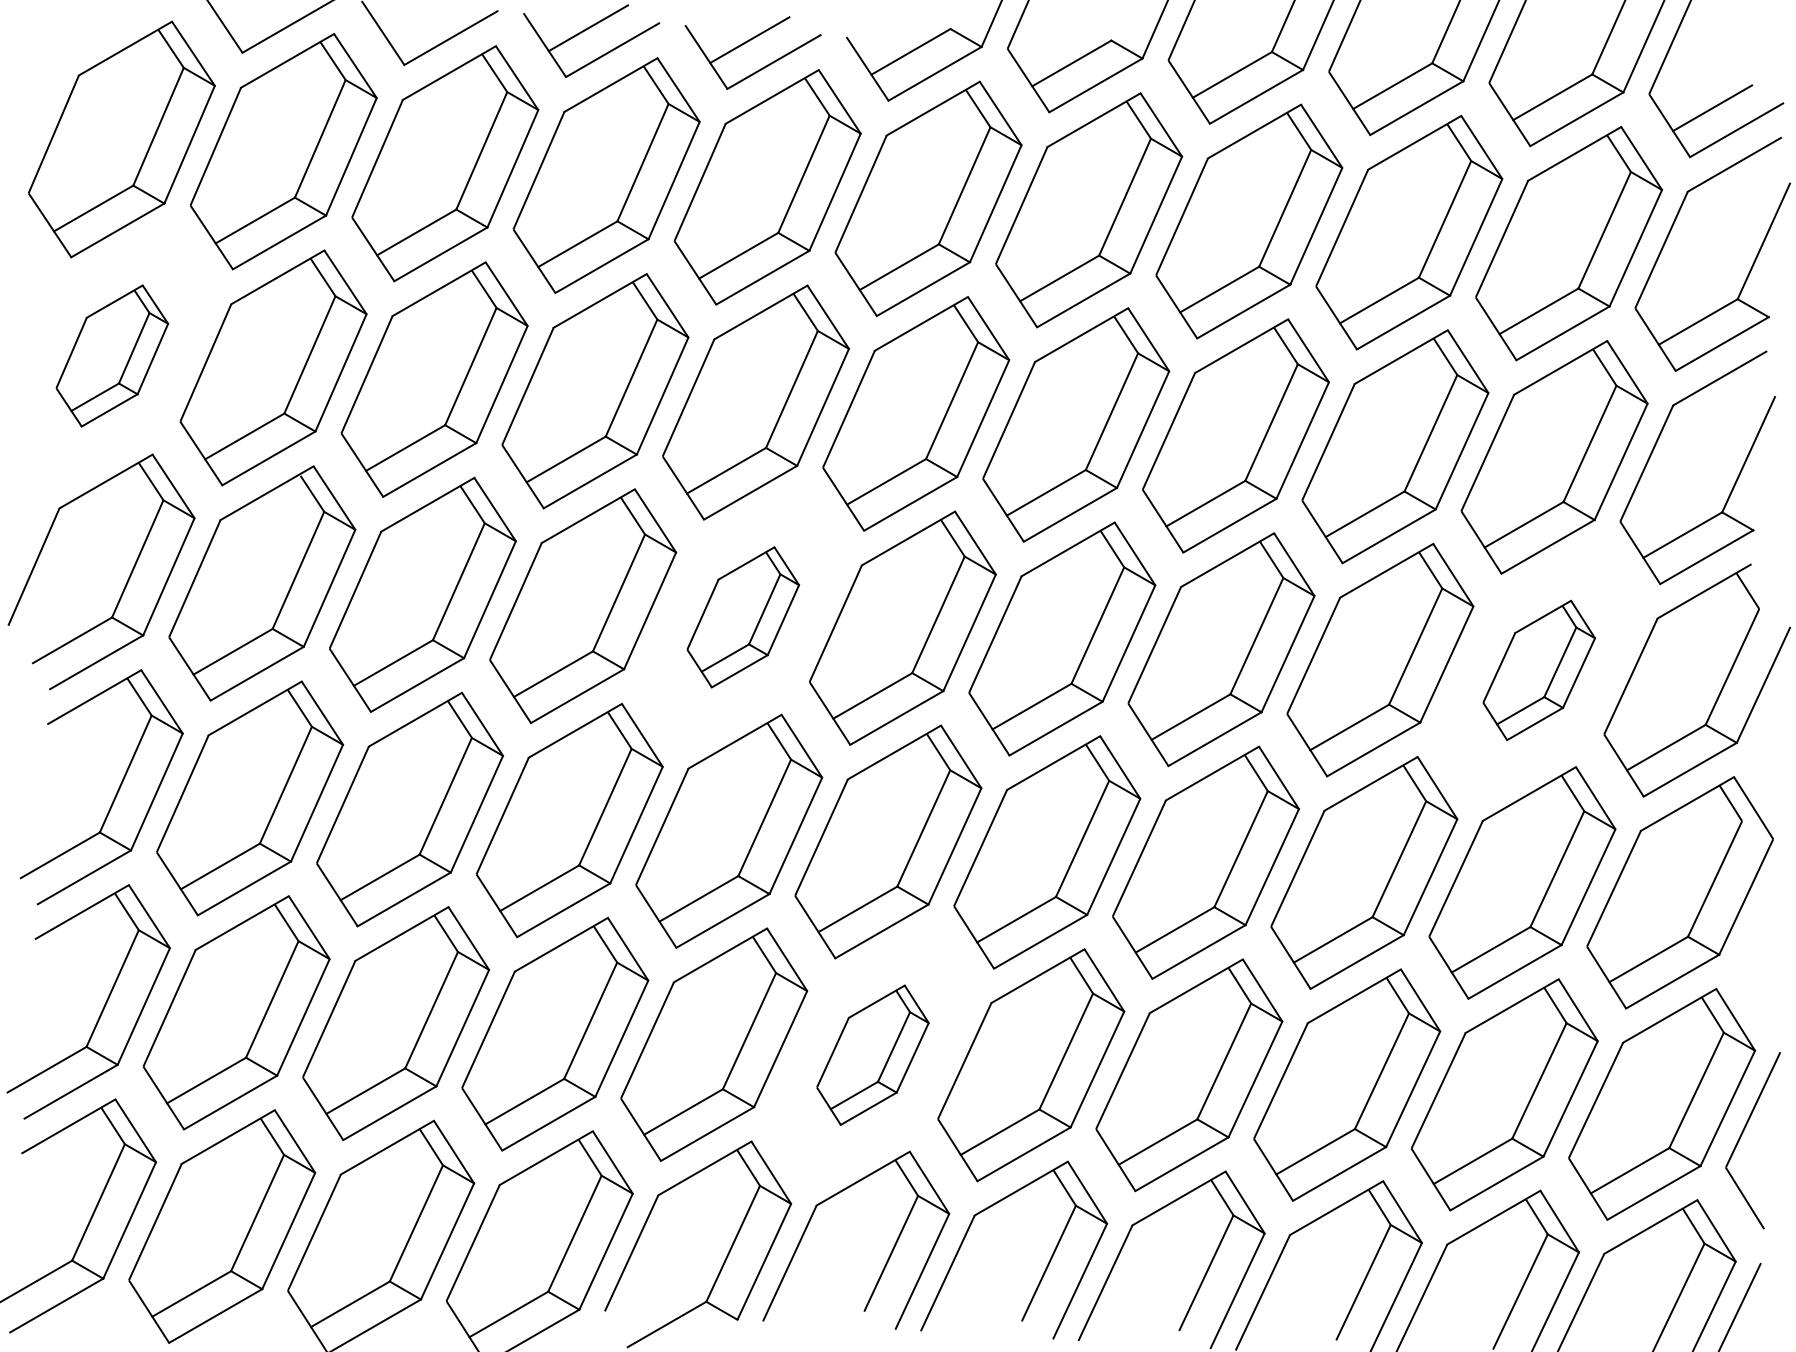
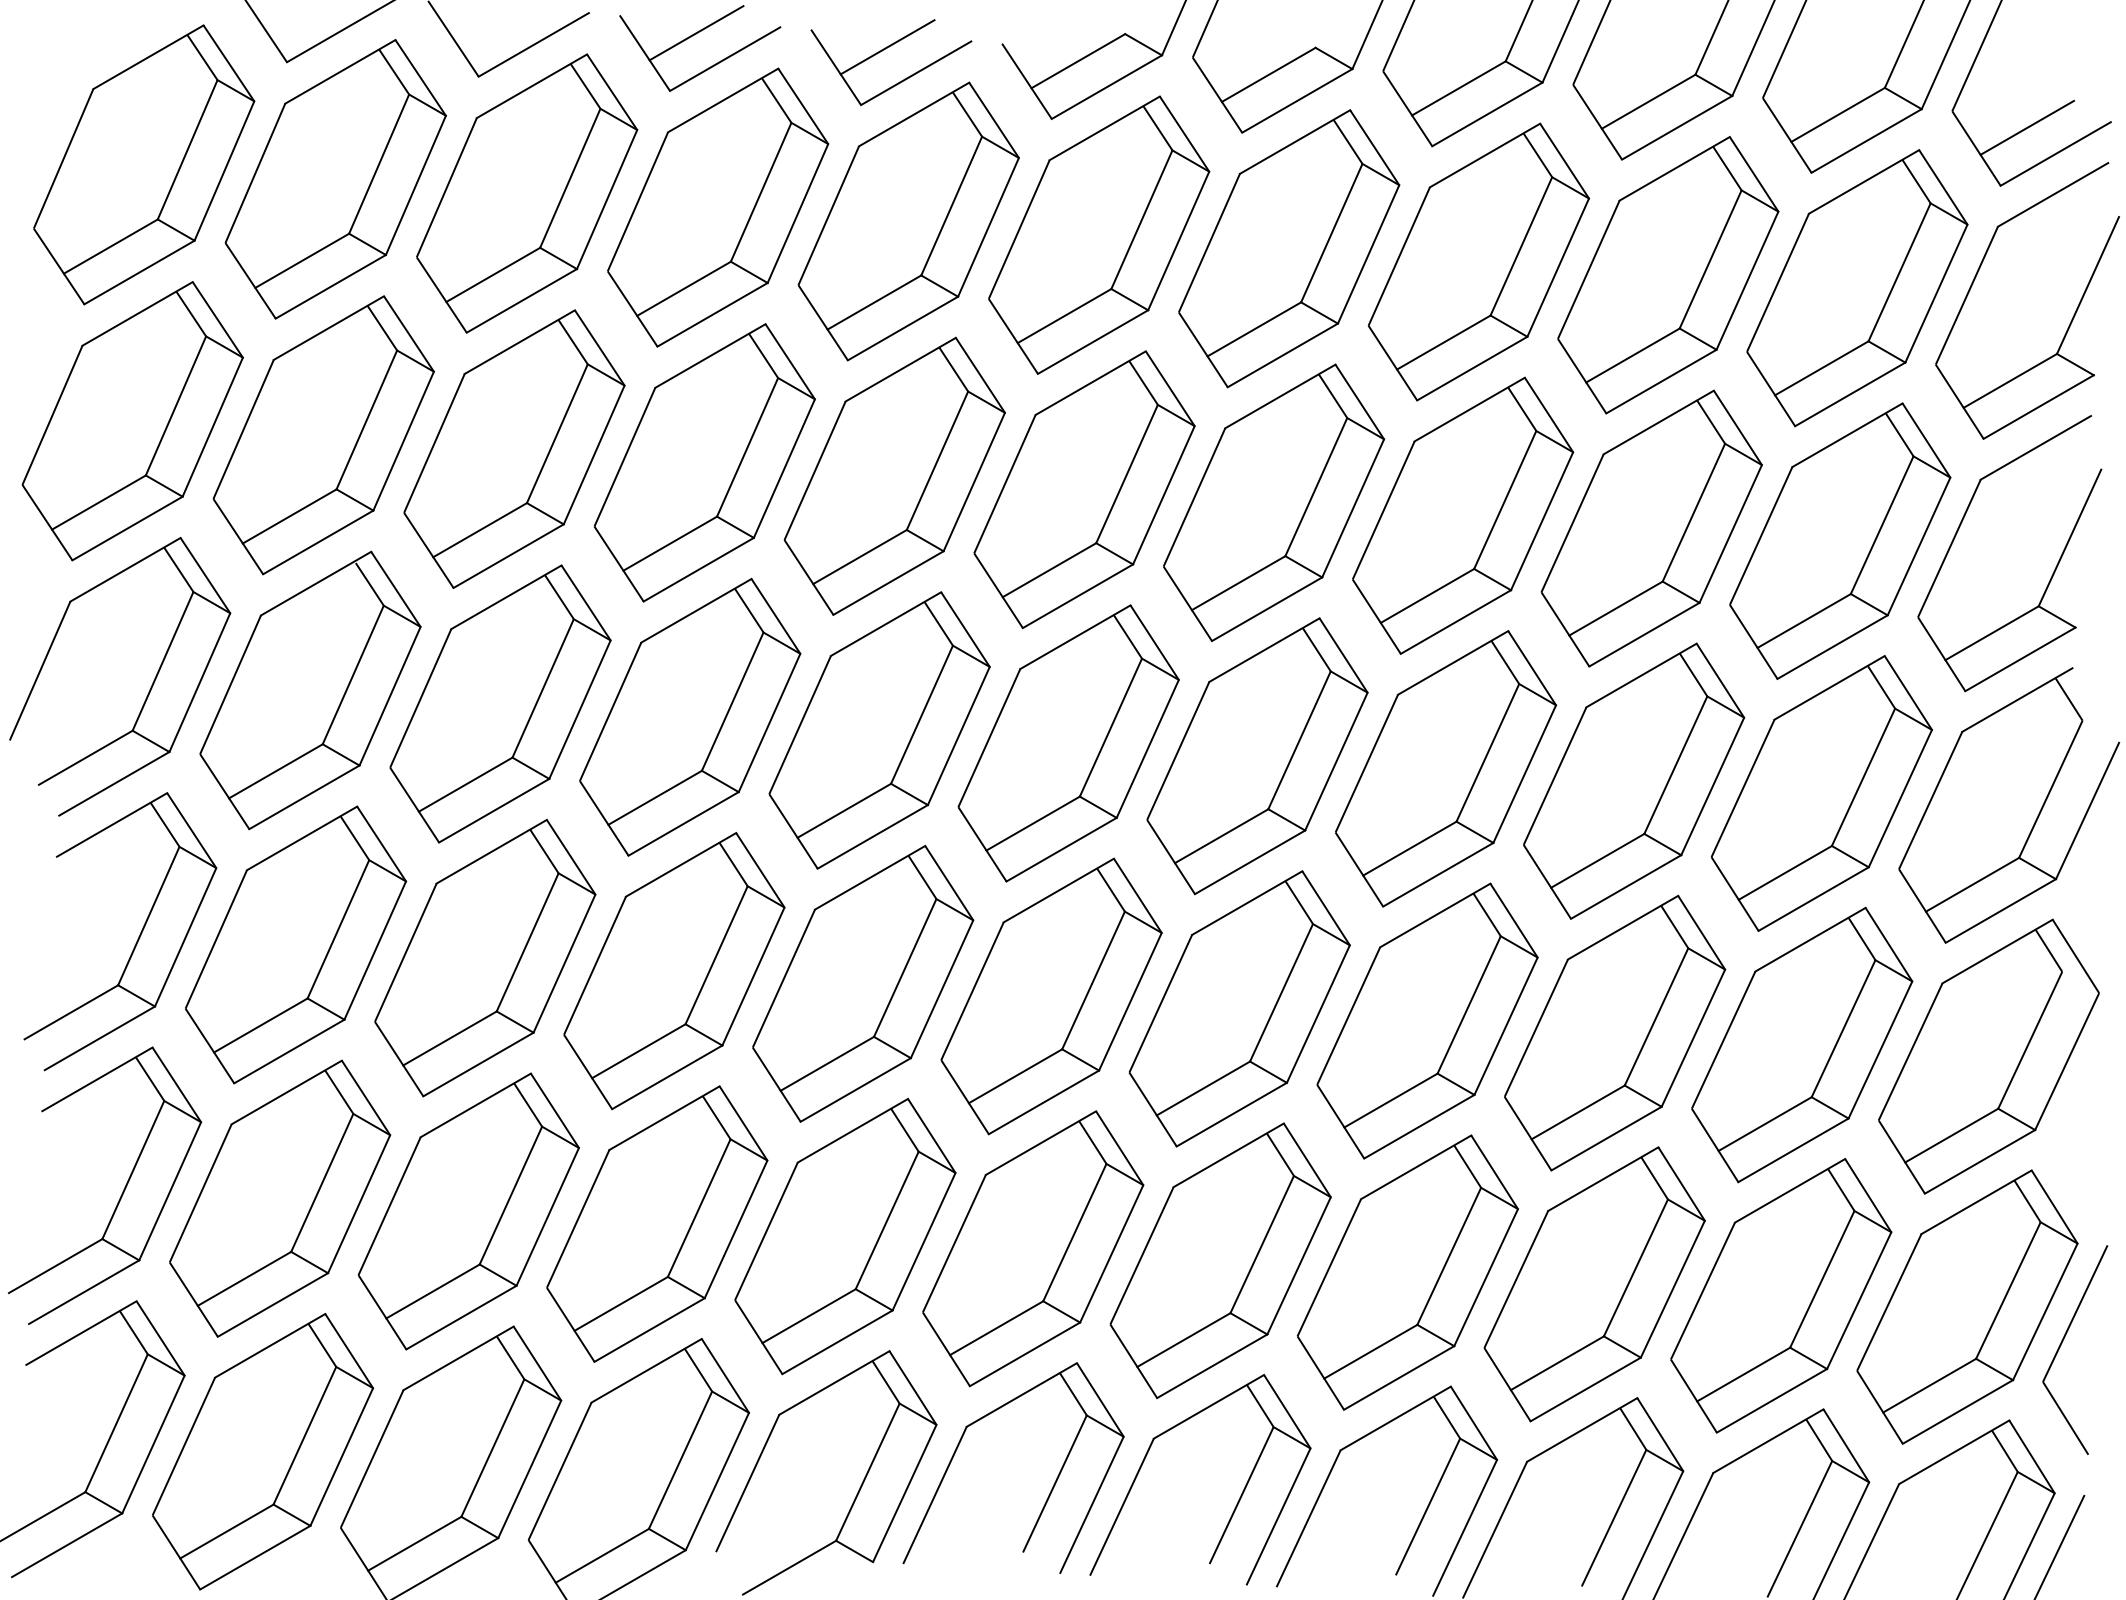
part: (112, 355) -> (133, 420), size x1.67
part: (743, 617) -> (880, 730), size x1.67
part: (1539, 670) -> (1822, 793), size x1.67
part: (872, 1055) -> (1032, 1249), size x1.67

